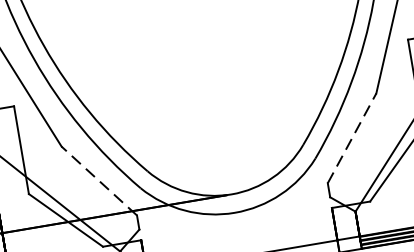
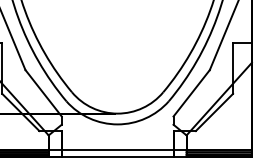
line: (351, 137) -> (191, 92), dashed -> solid
line: (98, 179) -> (43, 92), dashed -> solid

